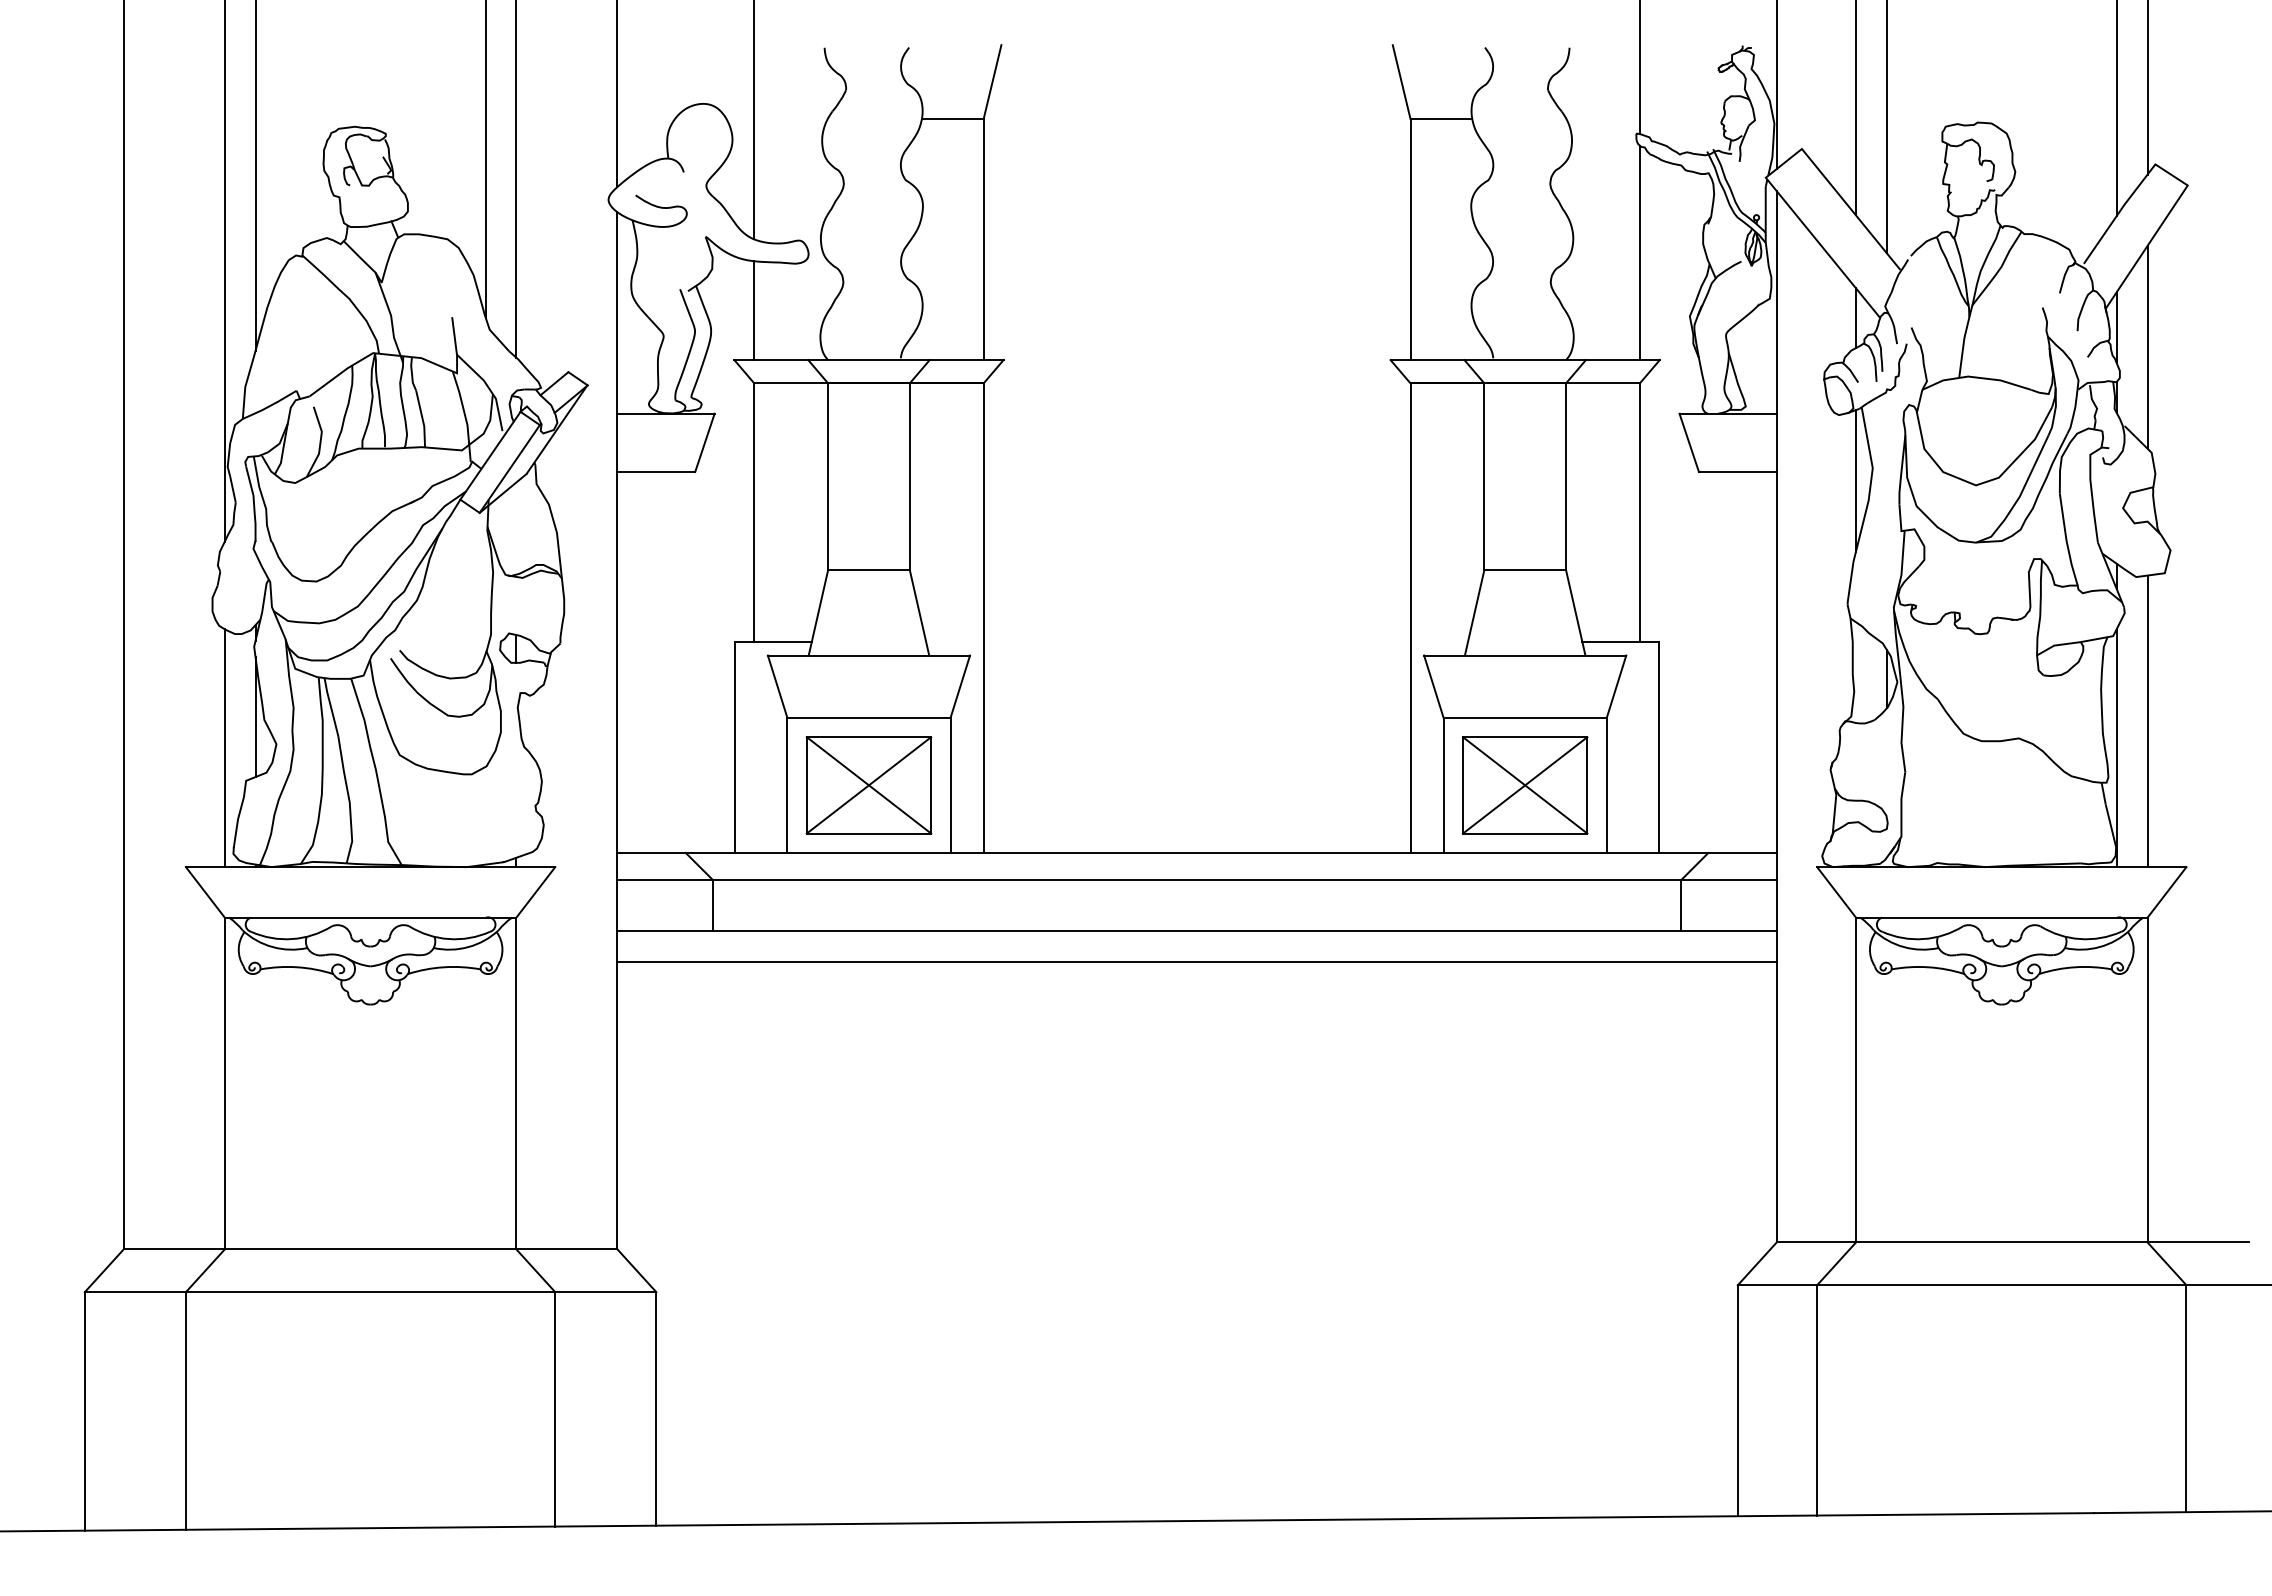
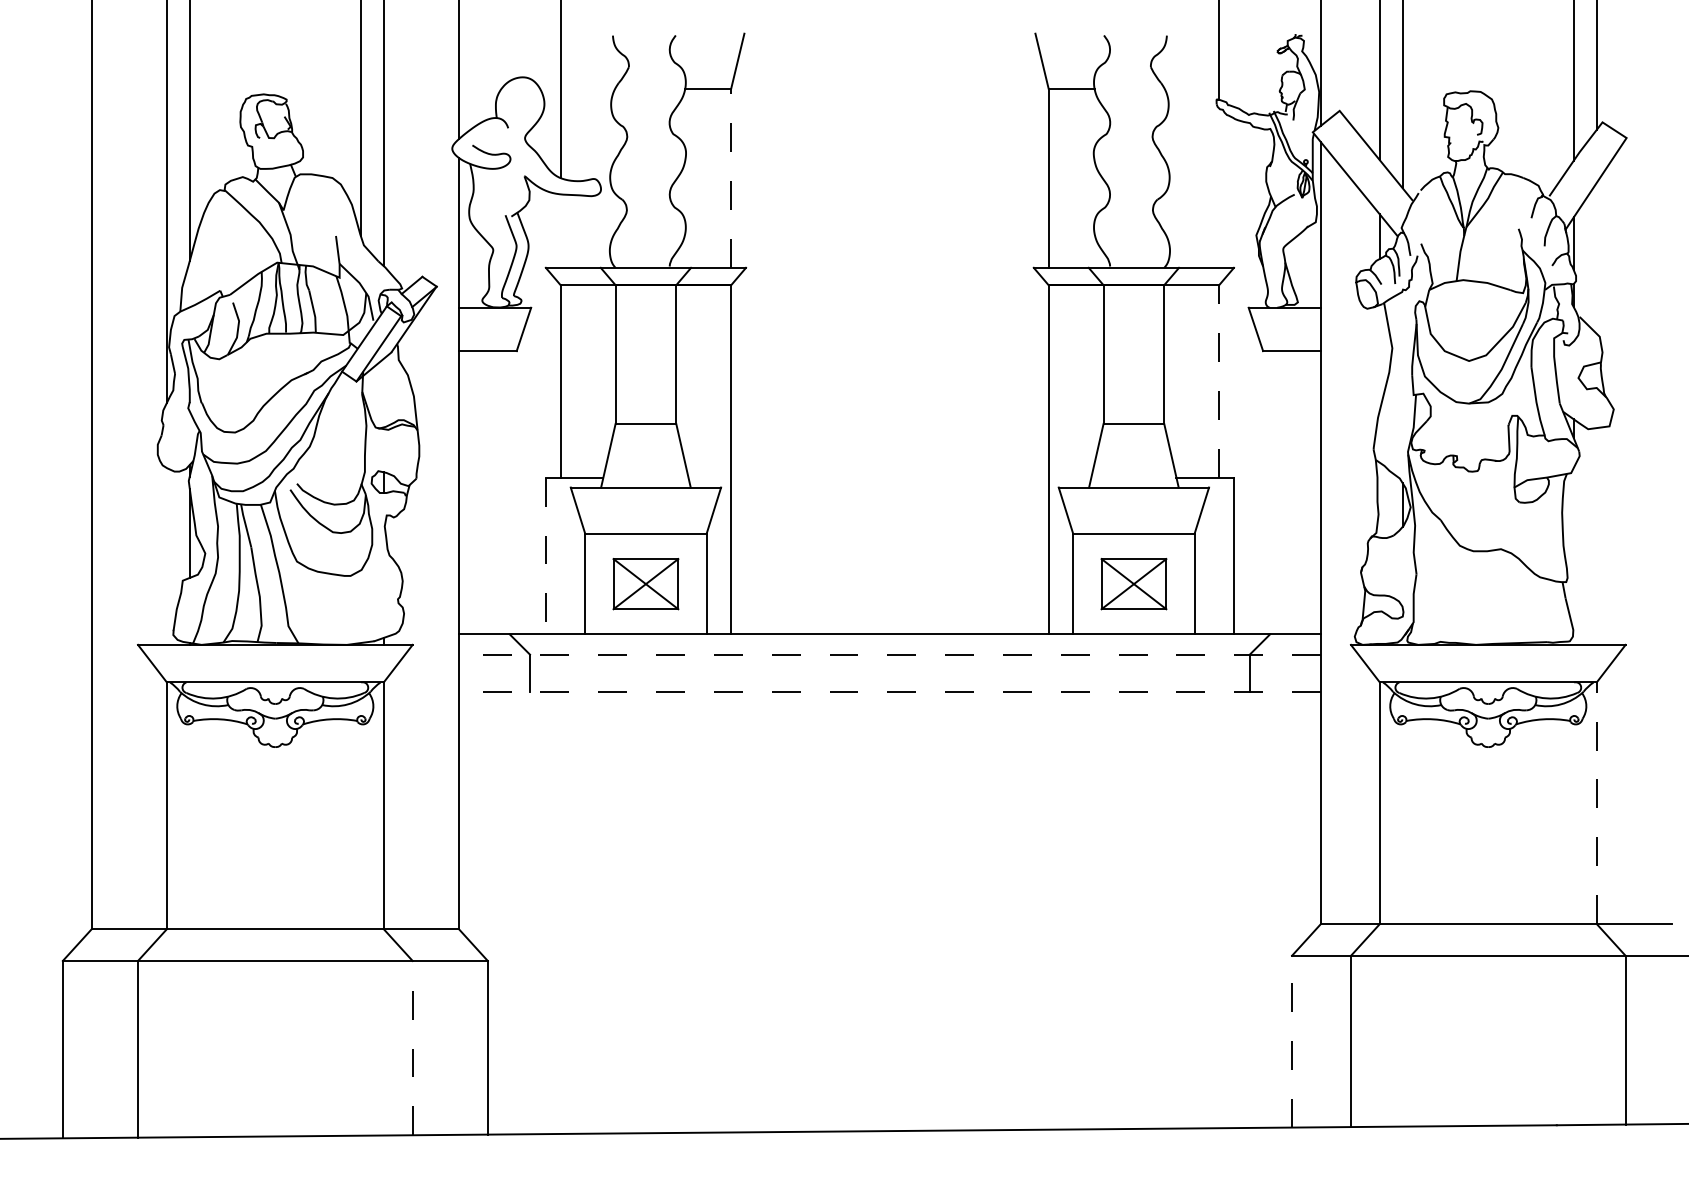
line: (983, 239) -> (731, 178), solid -> dashed
line: (1639, 252) -> (1218, 187), removed
line: (754, 310) -> (560, 230), removed
line: (2147, 346) -> (1596, 257), removed
line: (1856, 480) -> (1380, 357), removed
line: (1639, 512) -> (1218, 381), solid -> dashed
line: (2147, 721) -> (1596, 536), removed
line: (2116, 747) -> (1573, 555), removed
line: (224, 748) -> (166, 556), removed
line: (734, 748) -> (545, 556), solid -> dashed
part: (868, 785) -> (645, 584), size x0.7
part: (1525, 785) -> (1134, 584), size x0.7
line: (1197, 880) -> (890, 654), solid -> dashed
line: (1197, 930) -> (890, 692), solid -> dashed
line: (1196, 961) -> (889, 715), removed
line: (2147, 1079) -> (1596, 802), solid -> dashed
line: (1737, 1400) -> (1291, 1041), solid -> dashed
line: (555, 1408) -> (412, 1047), solid -> dashed

